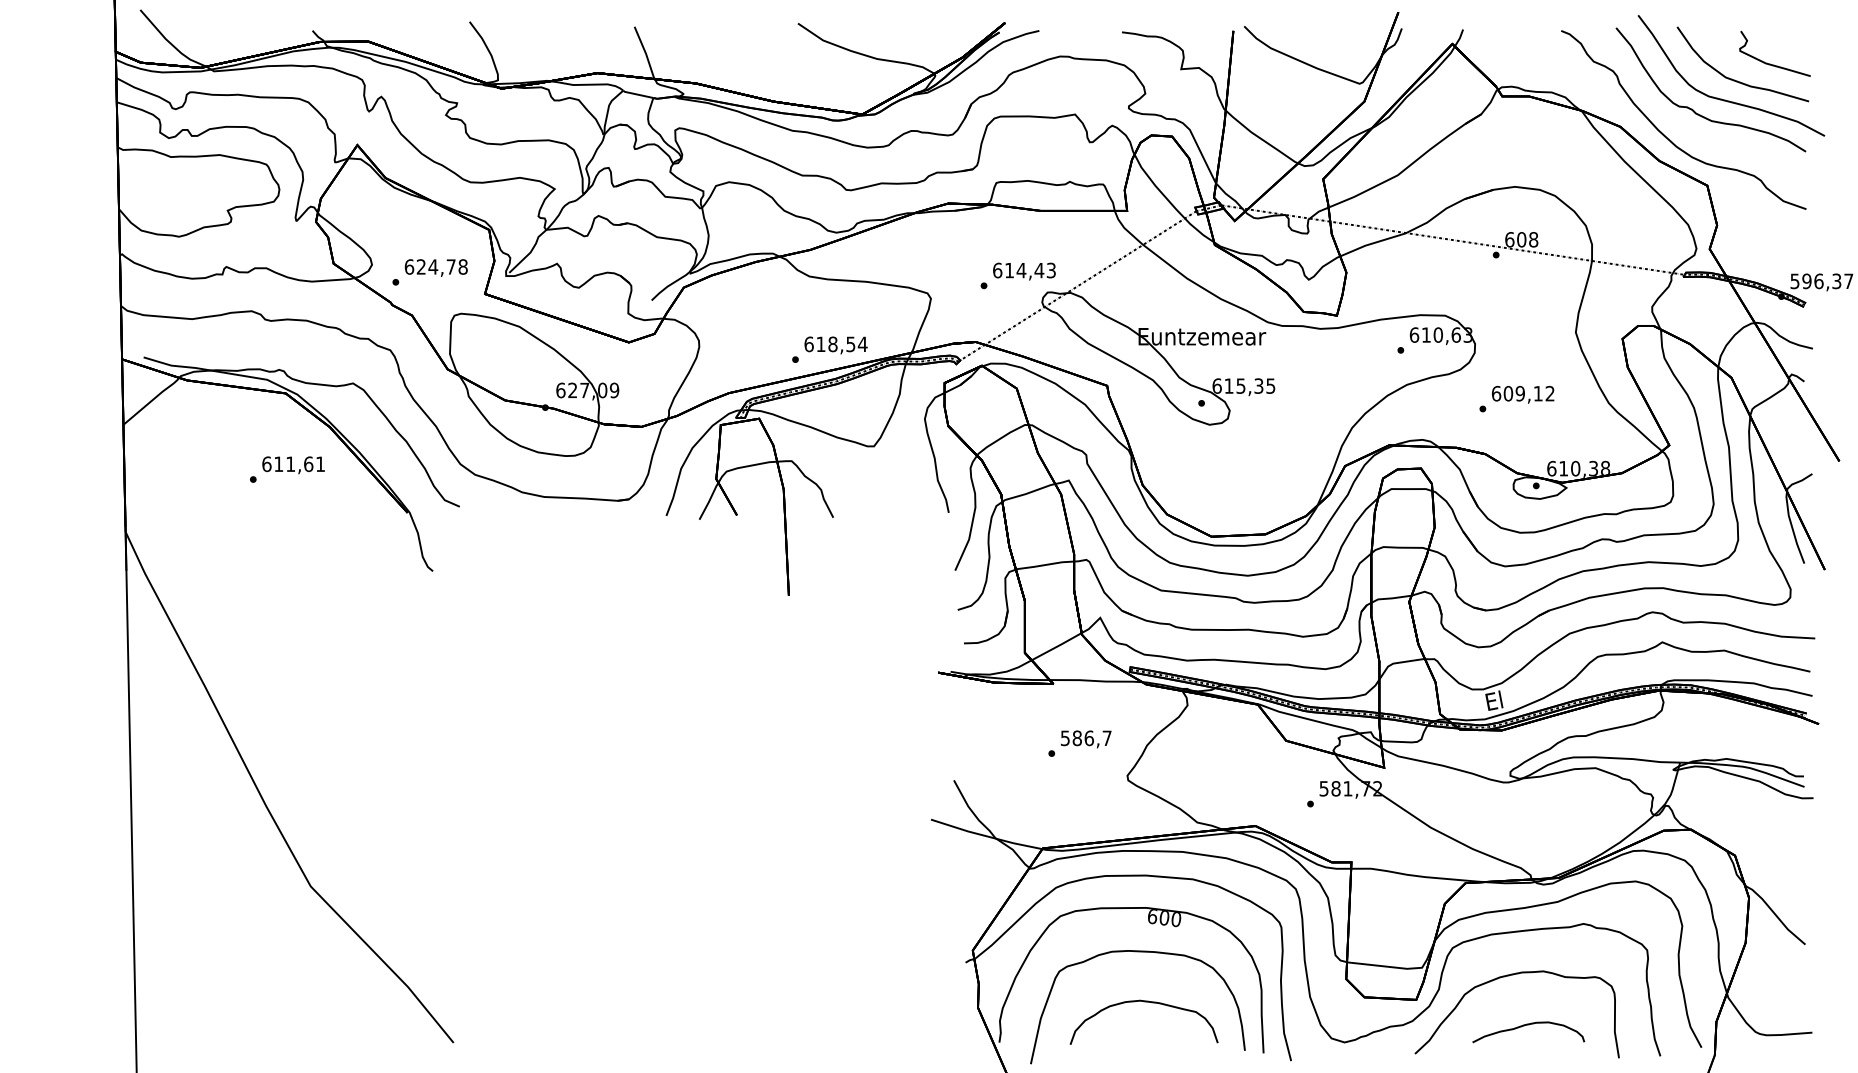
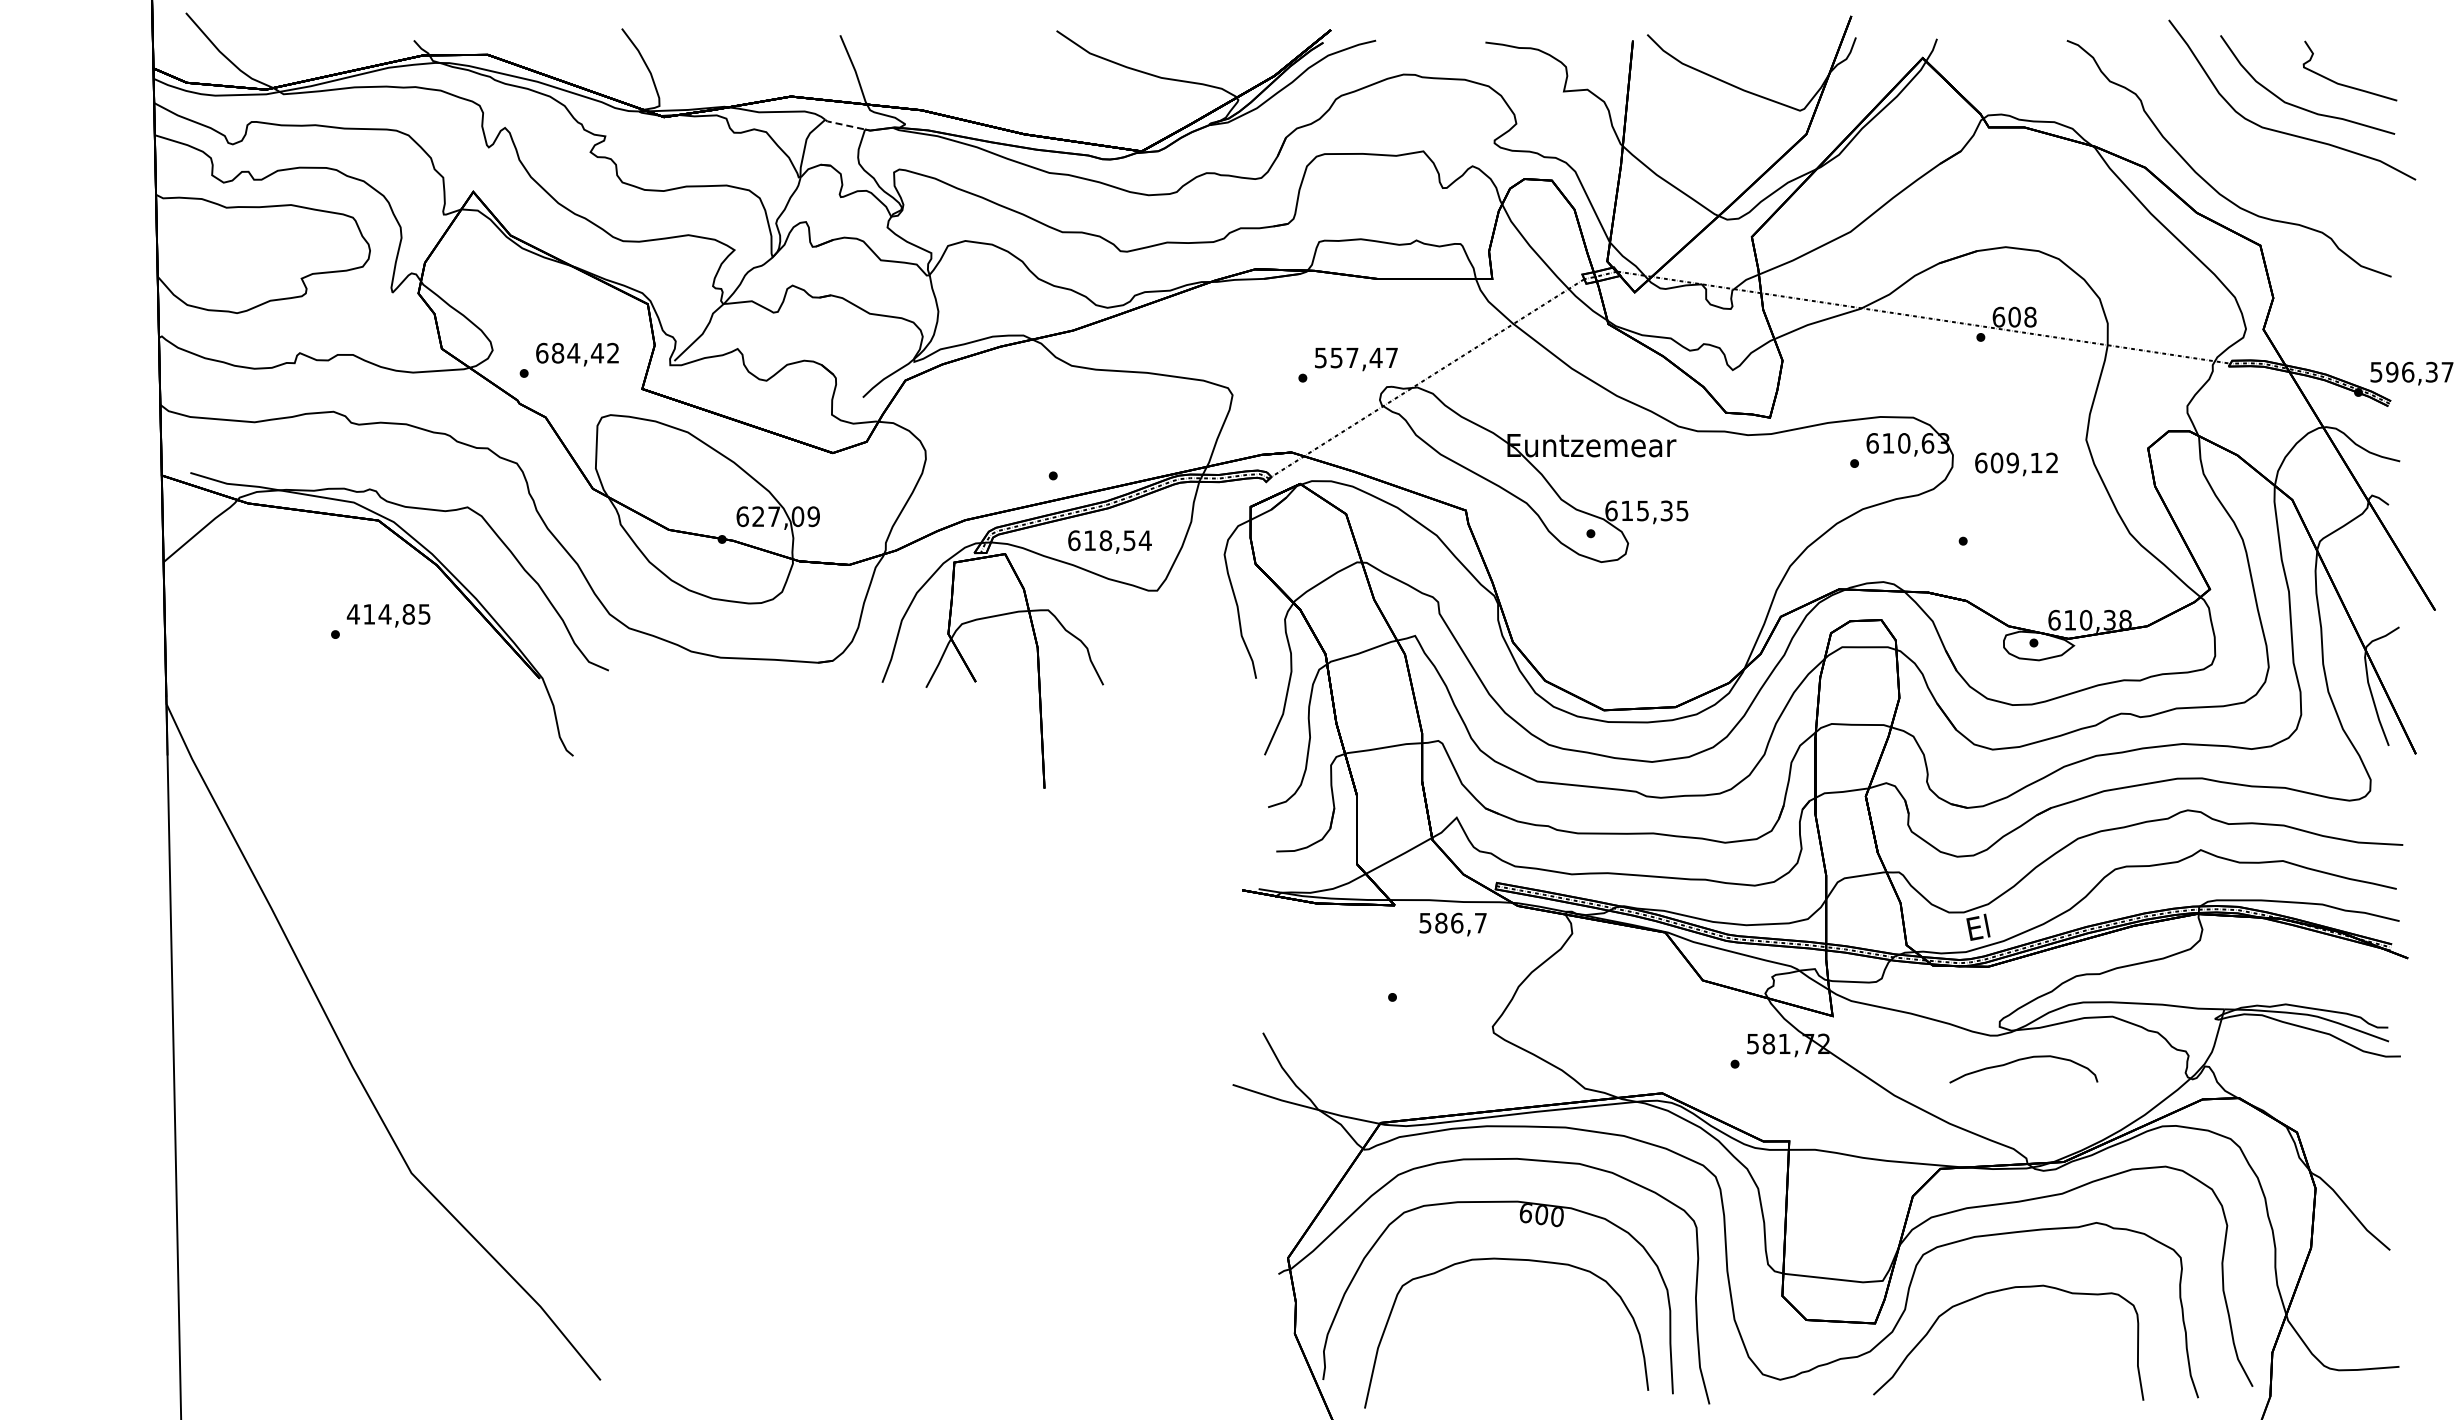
line: (637, 94) -> (844, 125), solid -> dashed
curve: (1693, 109) -> (2241, 144), removed
text: (442, 267) -> (585, 353), 624,78 -> 684,42
text: (1023, 270) -> (1355, 357), 614,43 -> 557,47
text: (835, 345) -> (1109, 541), moved
text: (1523, 394) -> (2016, 464), moved
text: (293, 464) -> (388, 614), 611,61 -> 414,85
text: (1085, 739) -> (1452, 924), moved
curve: (1143, 1002) -> (1514, 1326), removed
curve: (1526, 1025) -> (2021, 1060), moved

